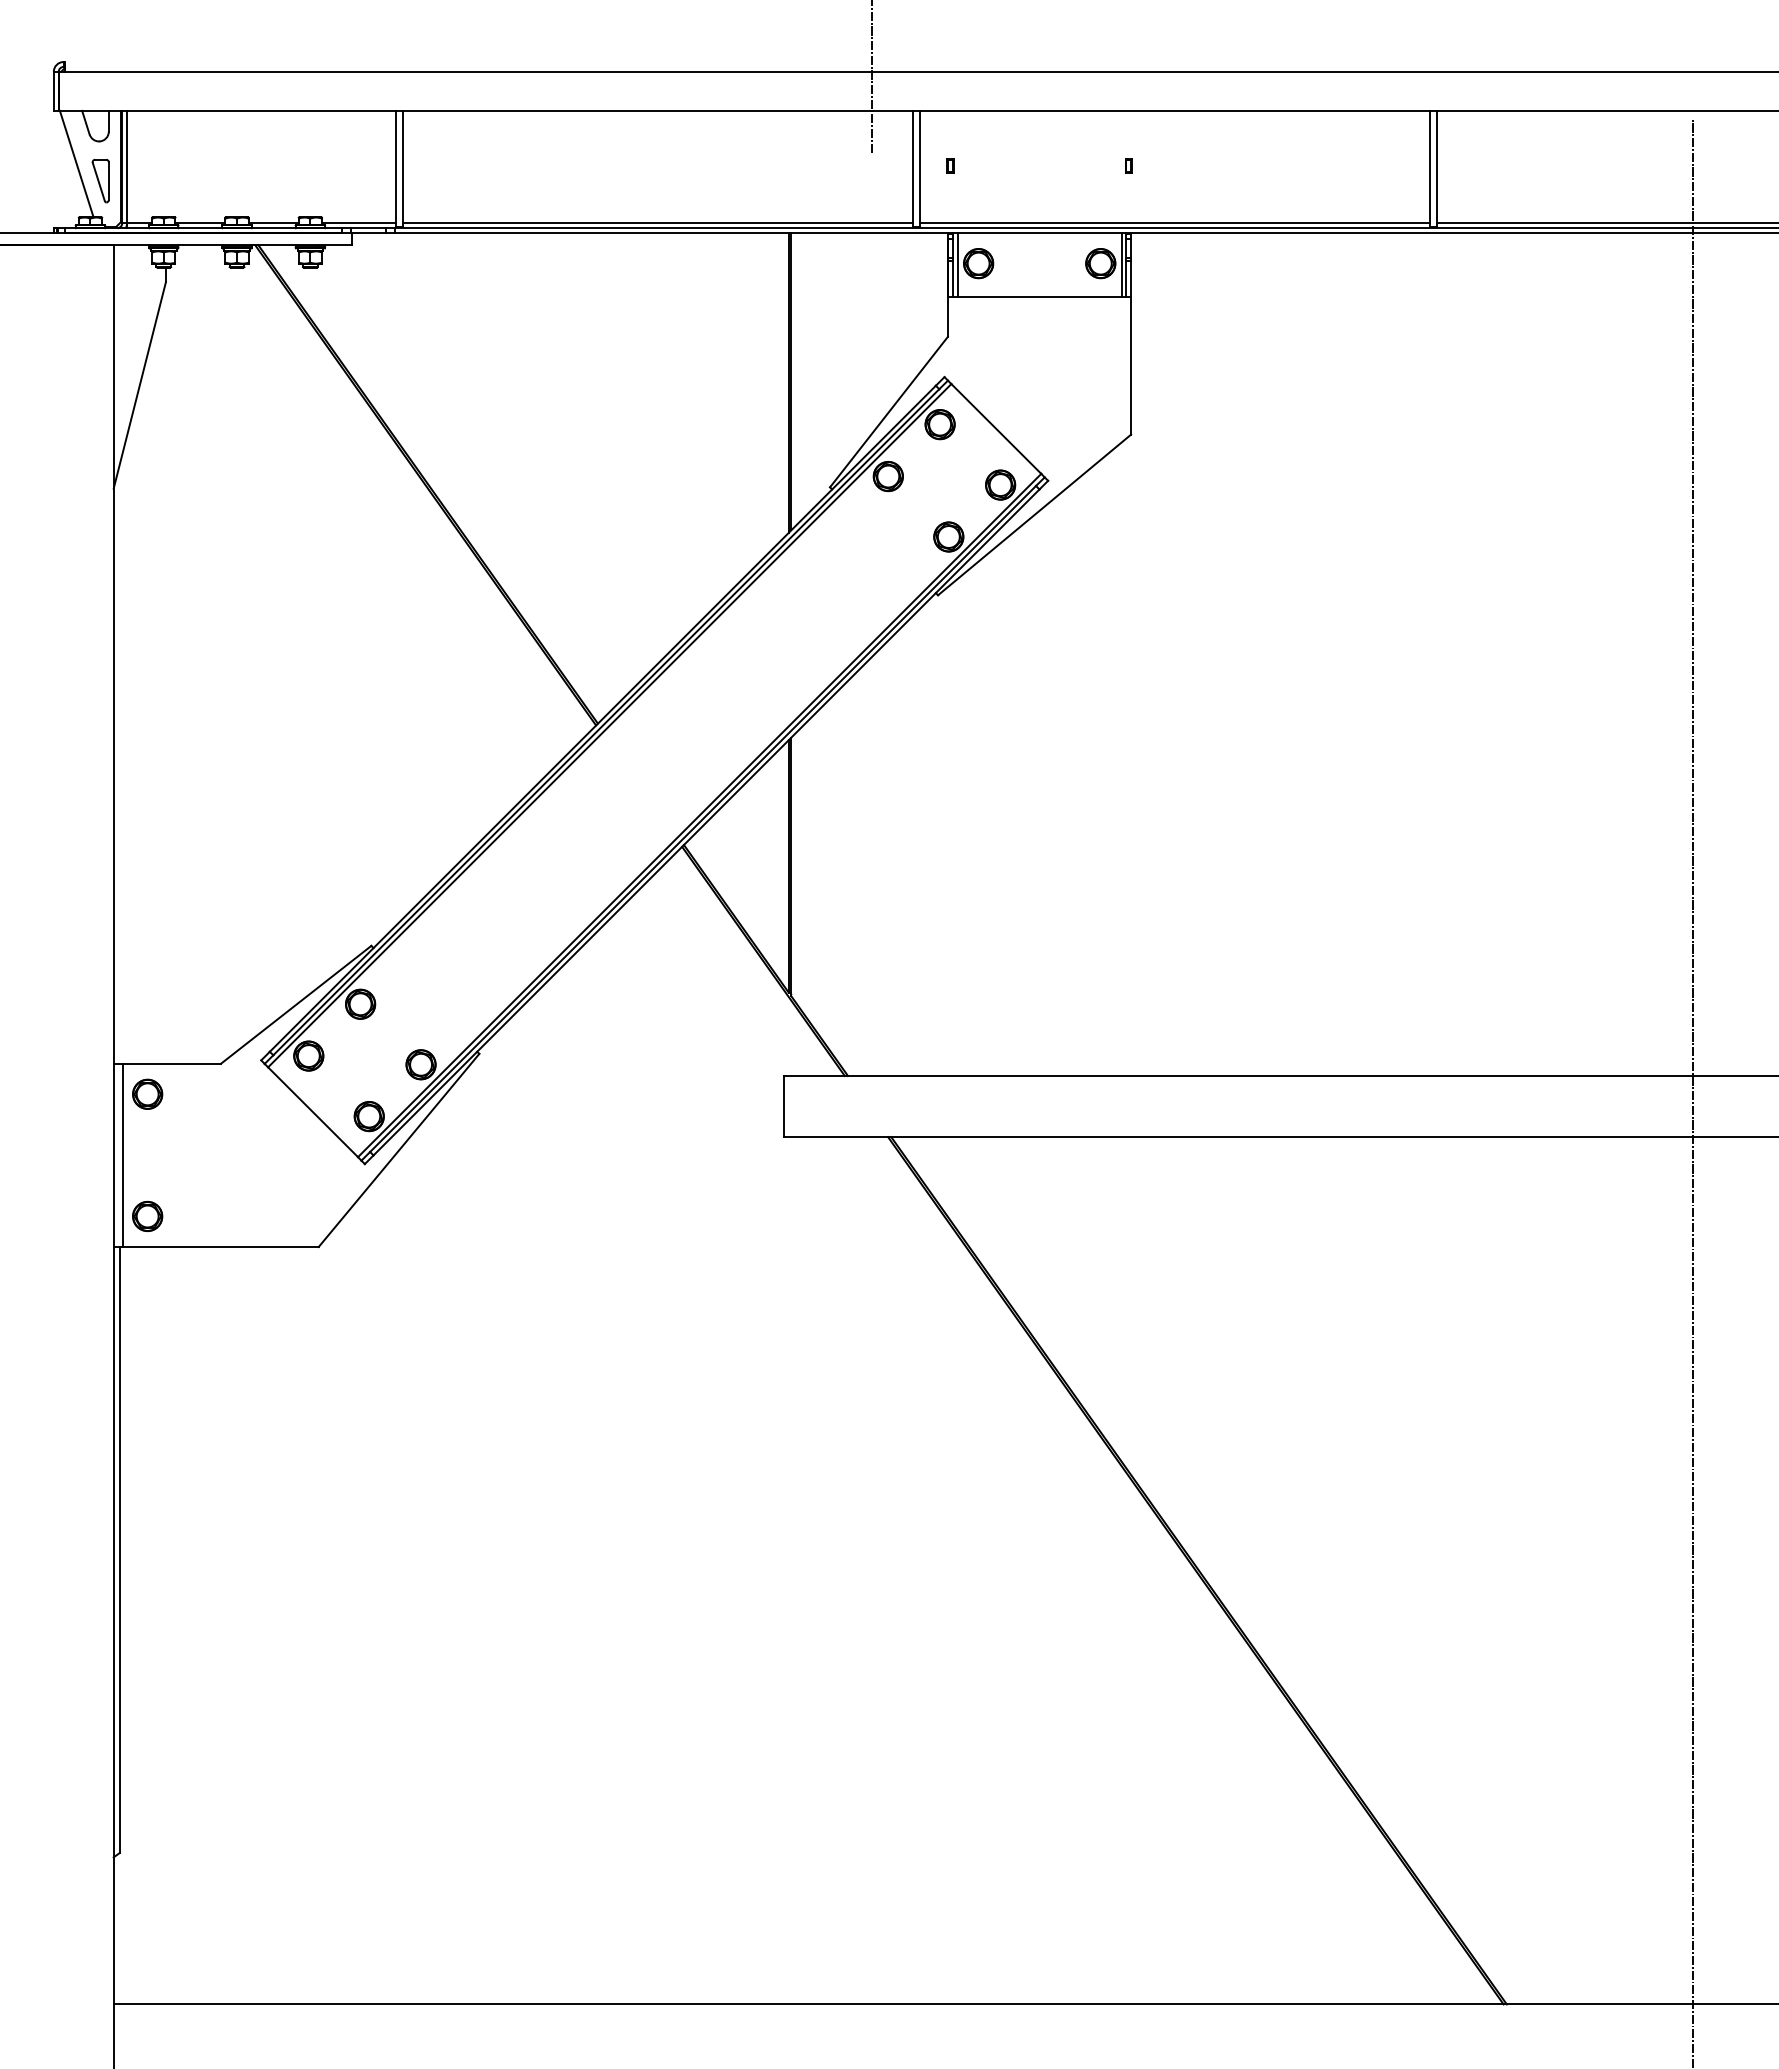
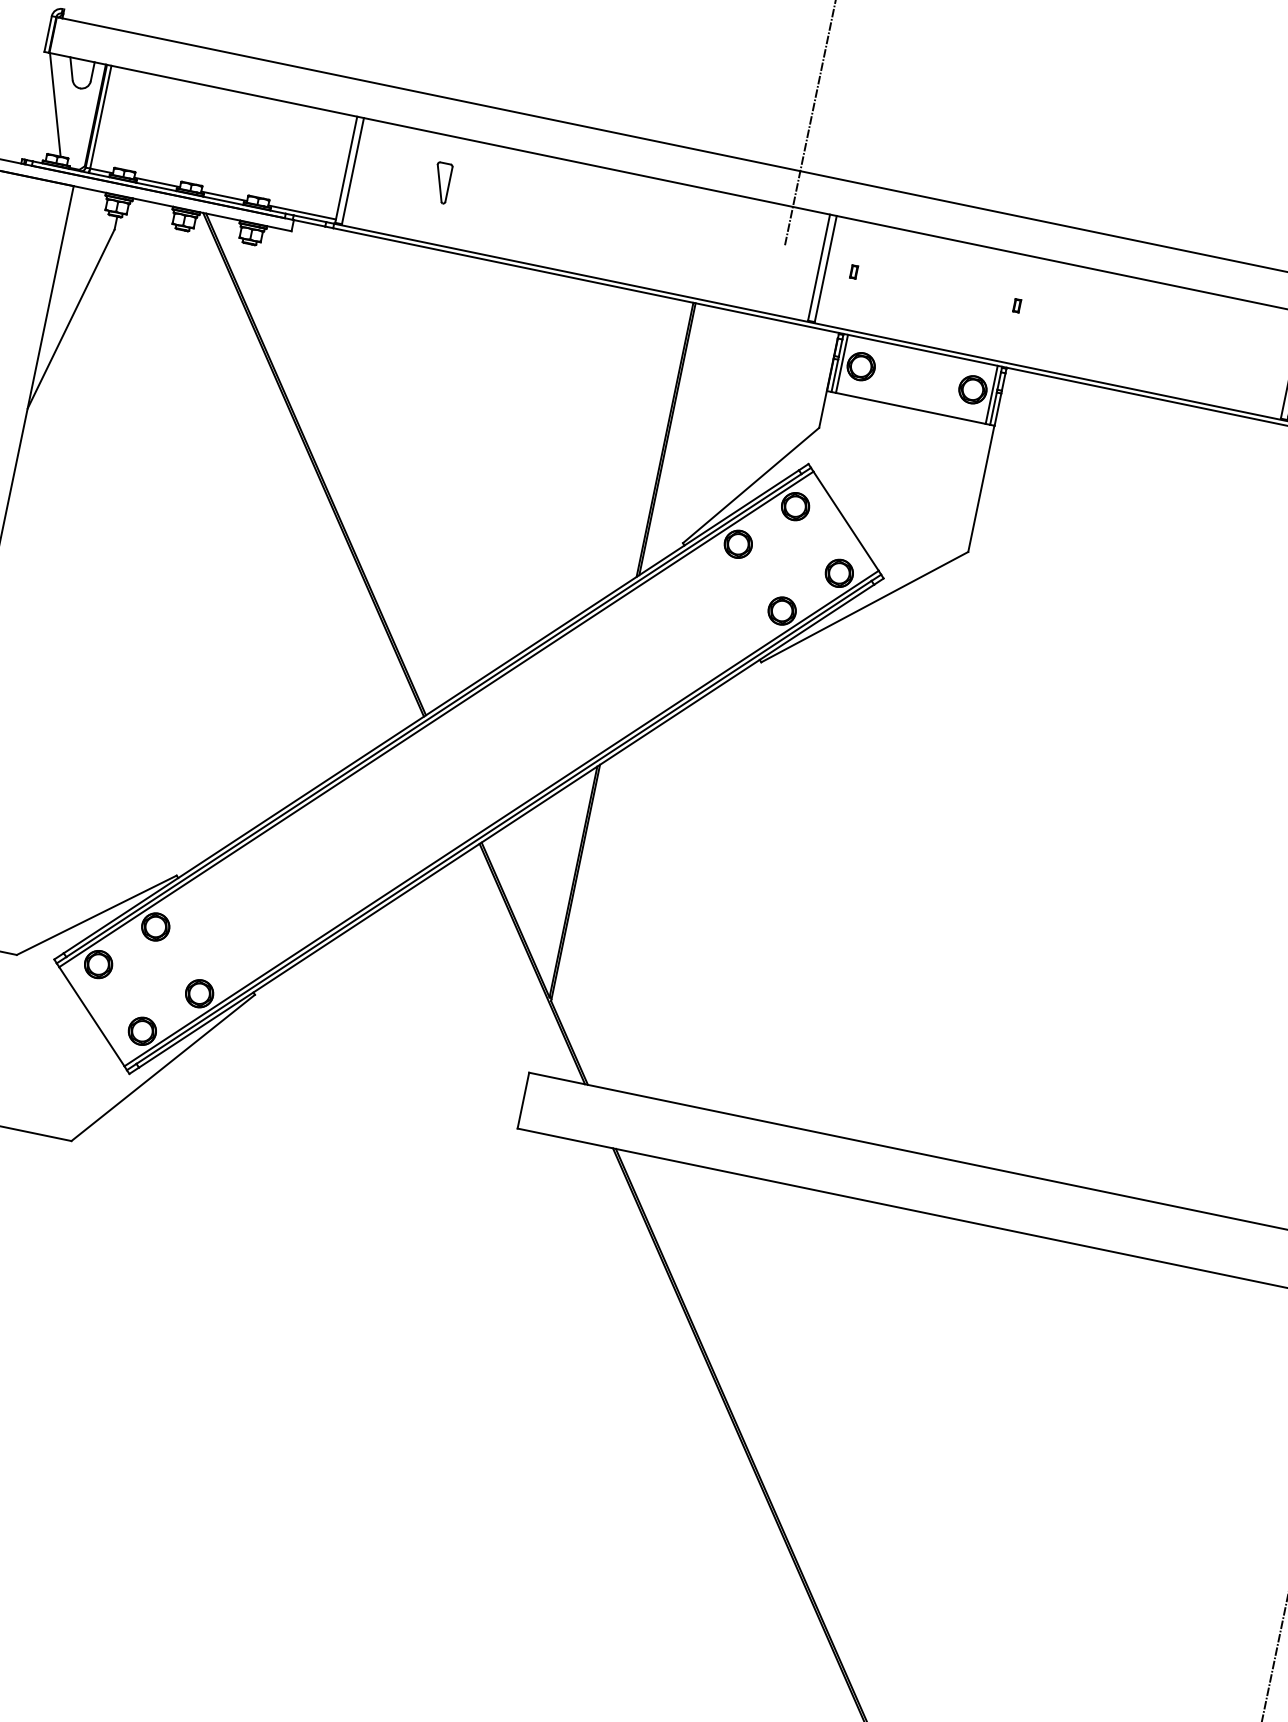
part: (100, 180) -> (441, 182), moved
line: (657, 223) -> (575, 269), removed
line: (1174, 223) -> (1047, 367), removed

